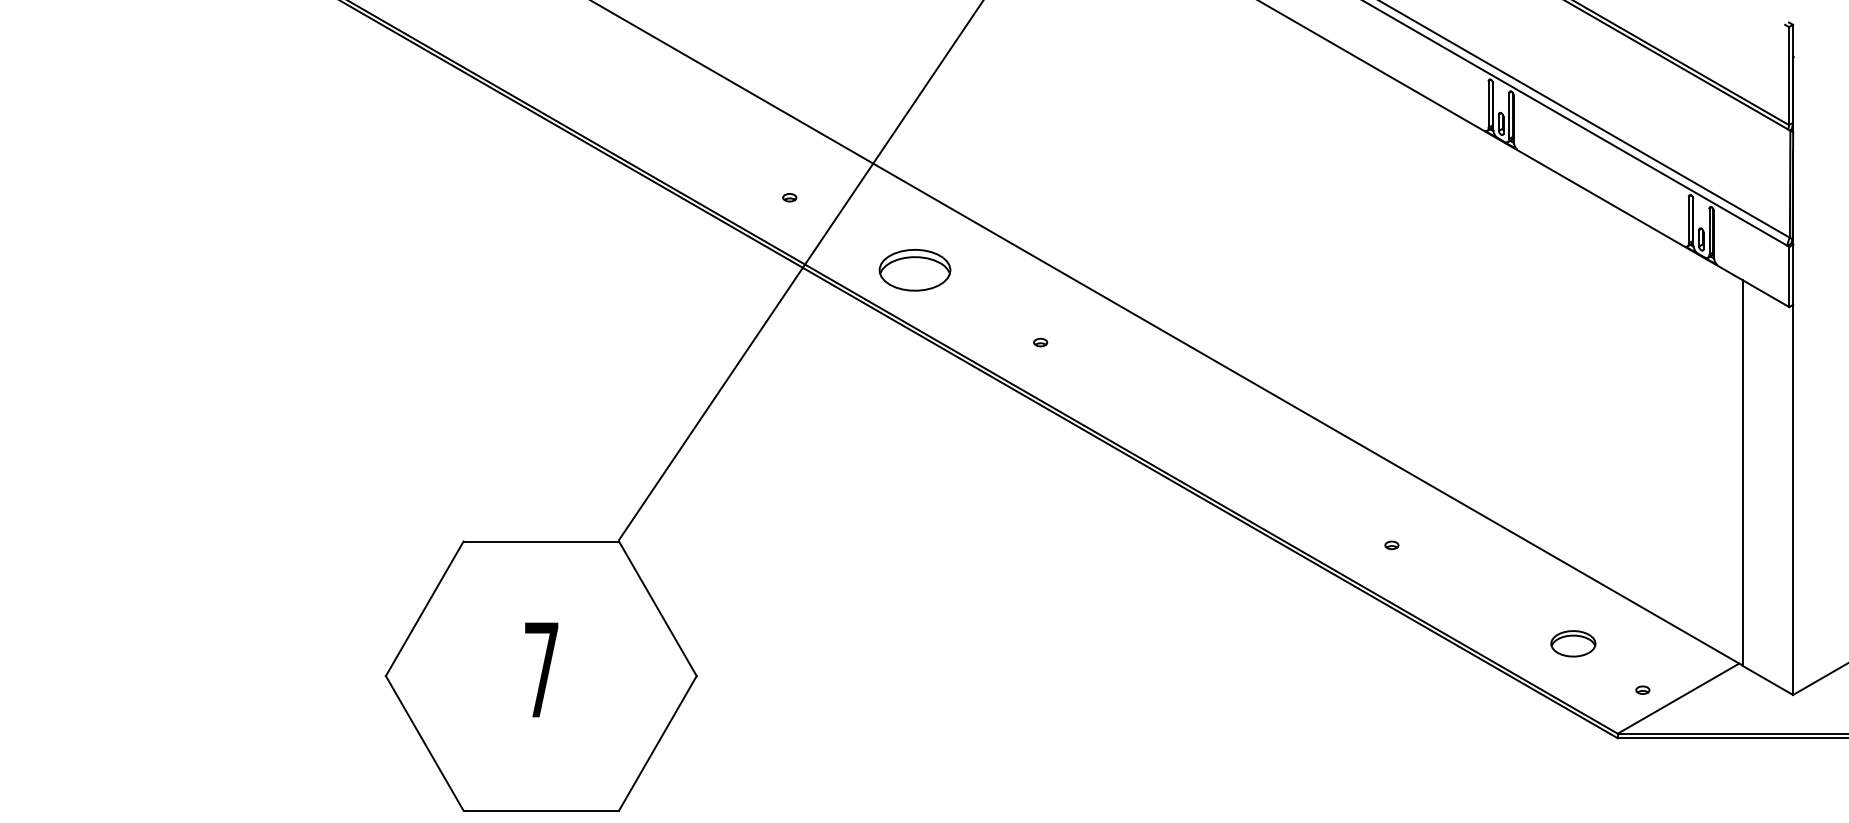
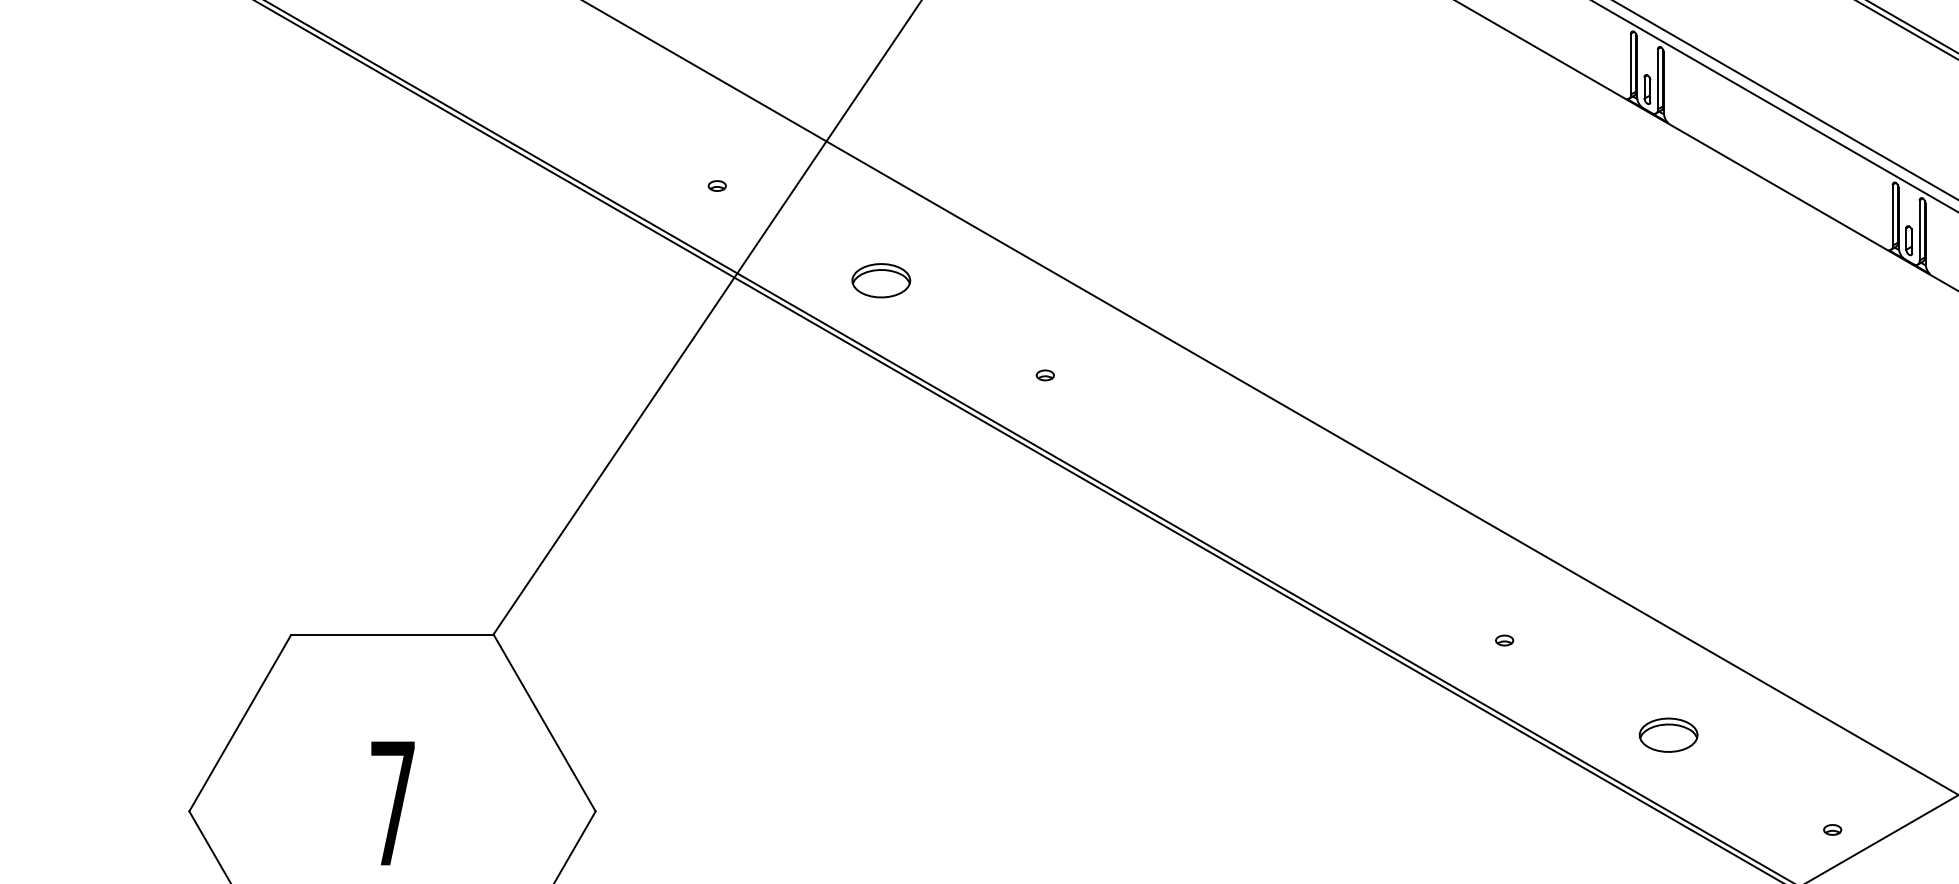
part: (915, 269) -> (881, 279), size x0.62
part: (1573, 643) -> (1668, 734), moved

